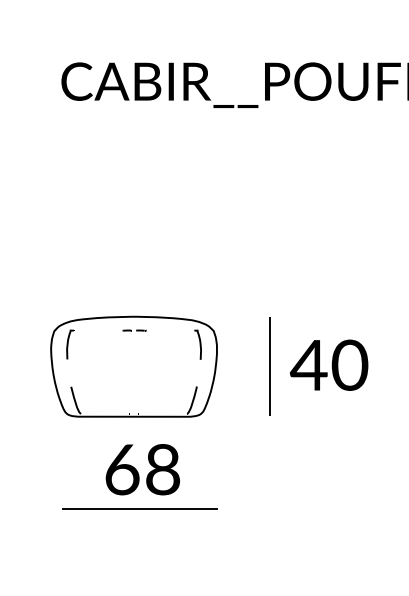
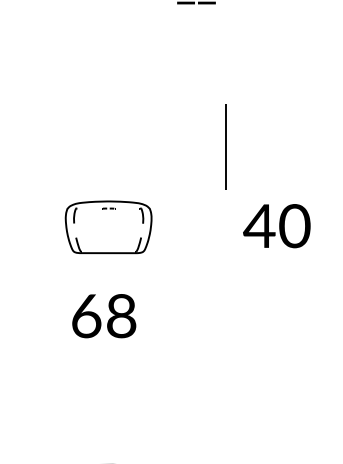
part: (133, 366) -> (108, 227), size x0.6
line: (269, 366) -> (225, 147), moved
text: (142, 469) -> (103, 315), moved
line: (139, 508) -> (113, 349), removed

